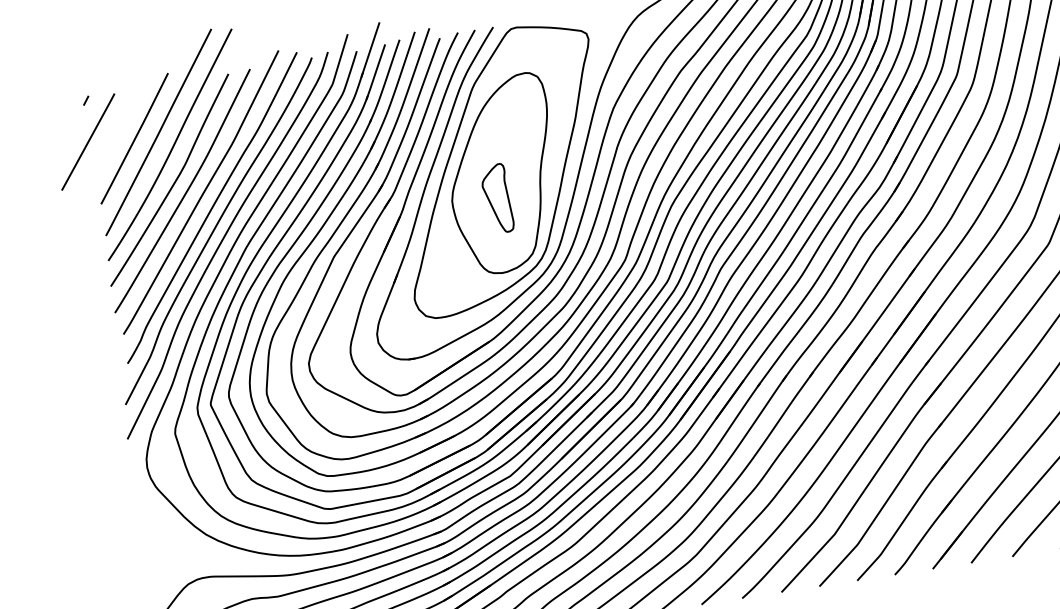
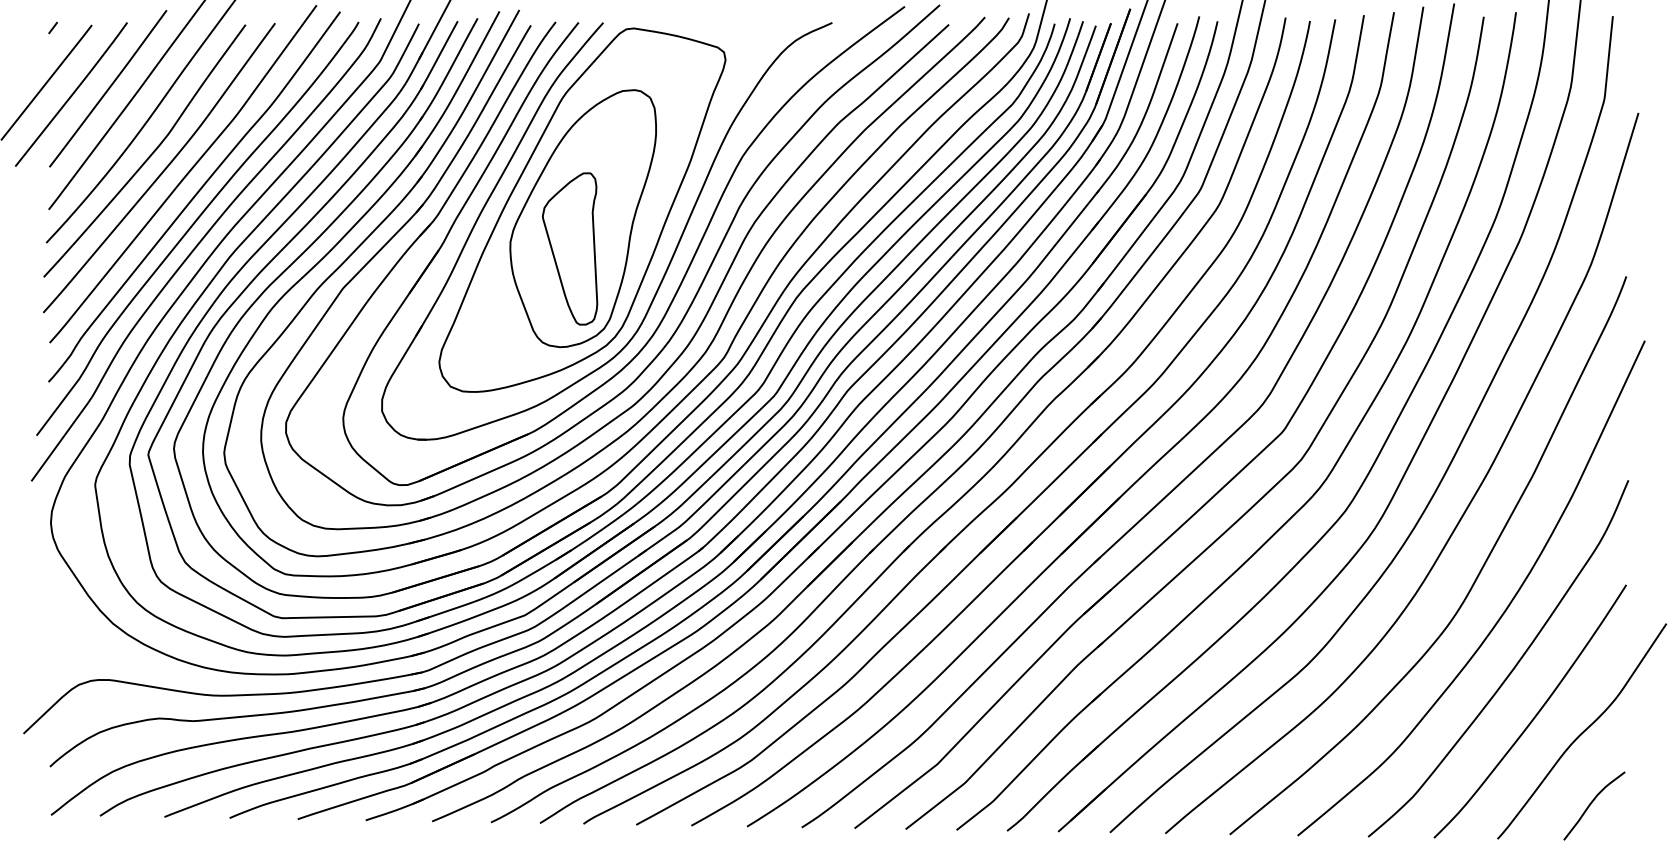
curve: (108, 147) -> (71, 94), added
part: (496, 198) -> (569, 248), size x1.67

